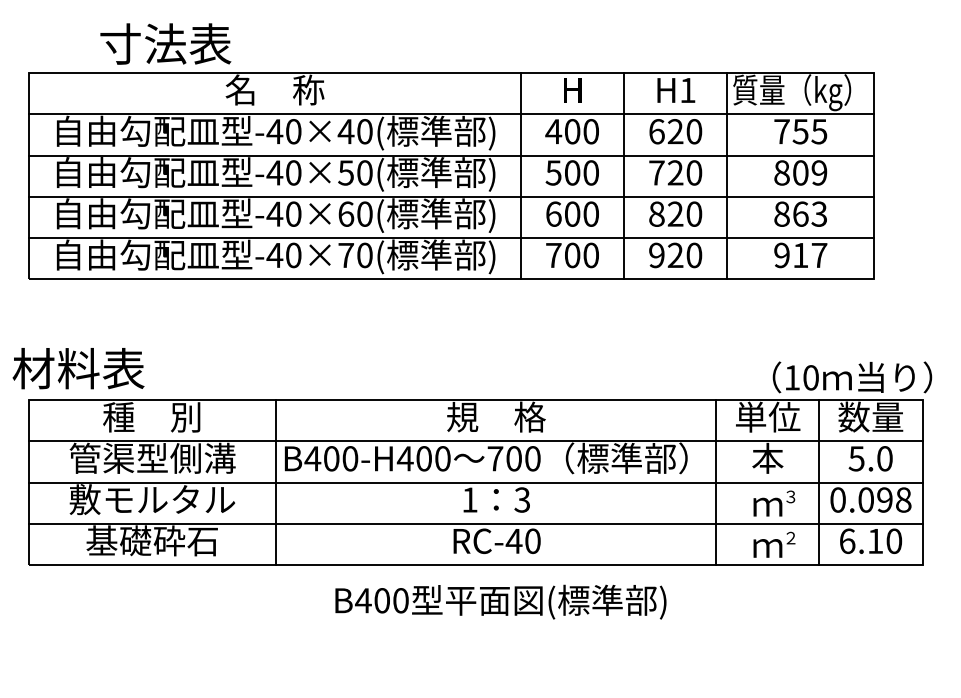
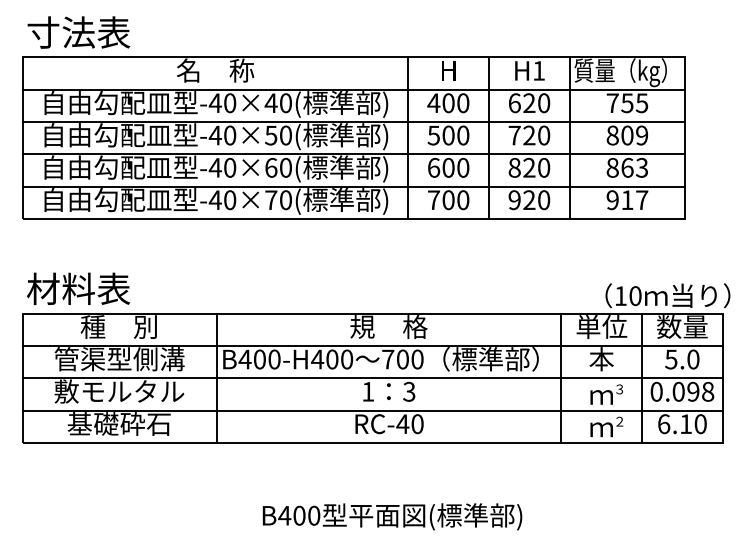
text: (165, 43) -> (78, 32), moved
text: (78, 368) -> (78, 288), moved
text: (500, 601) -> (392, 516), moved

